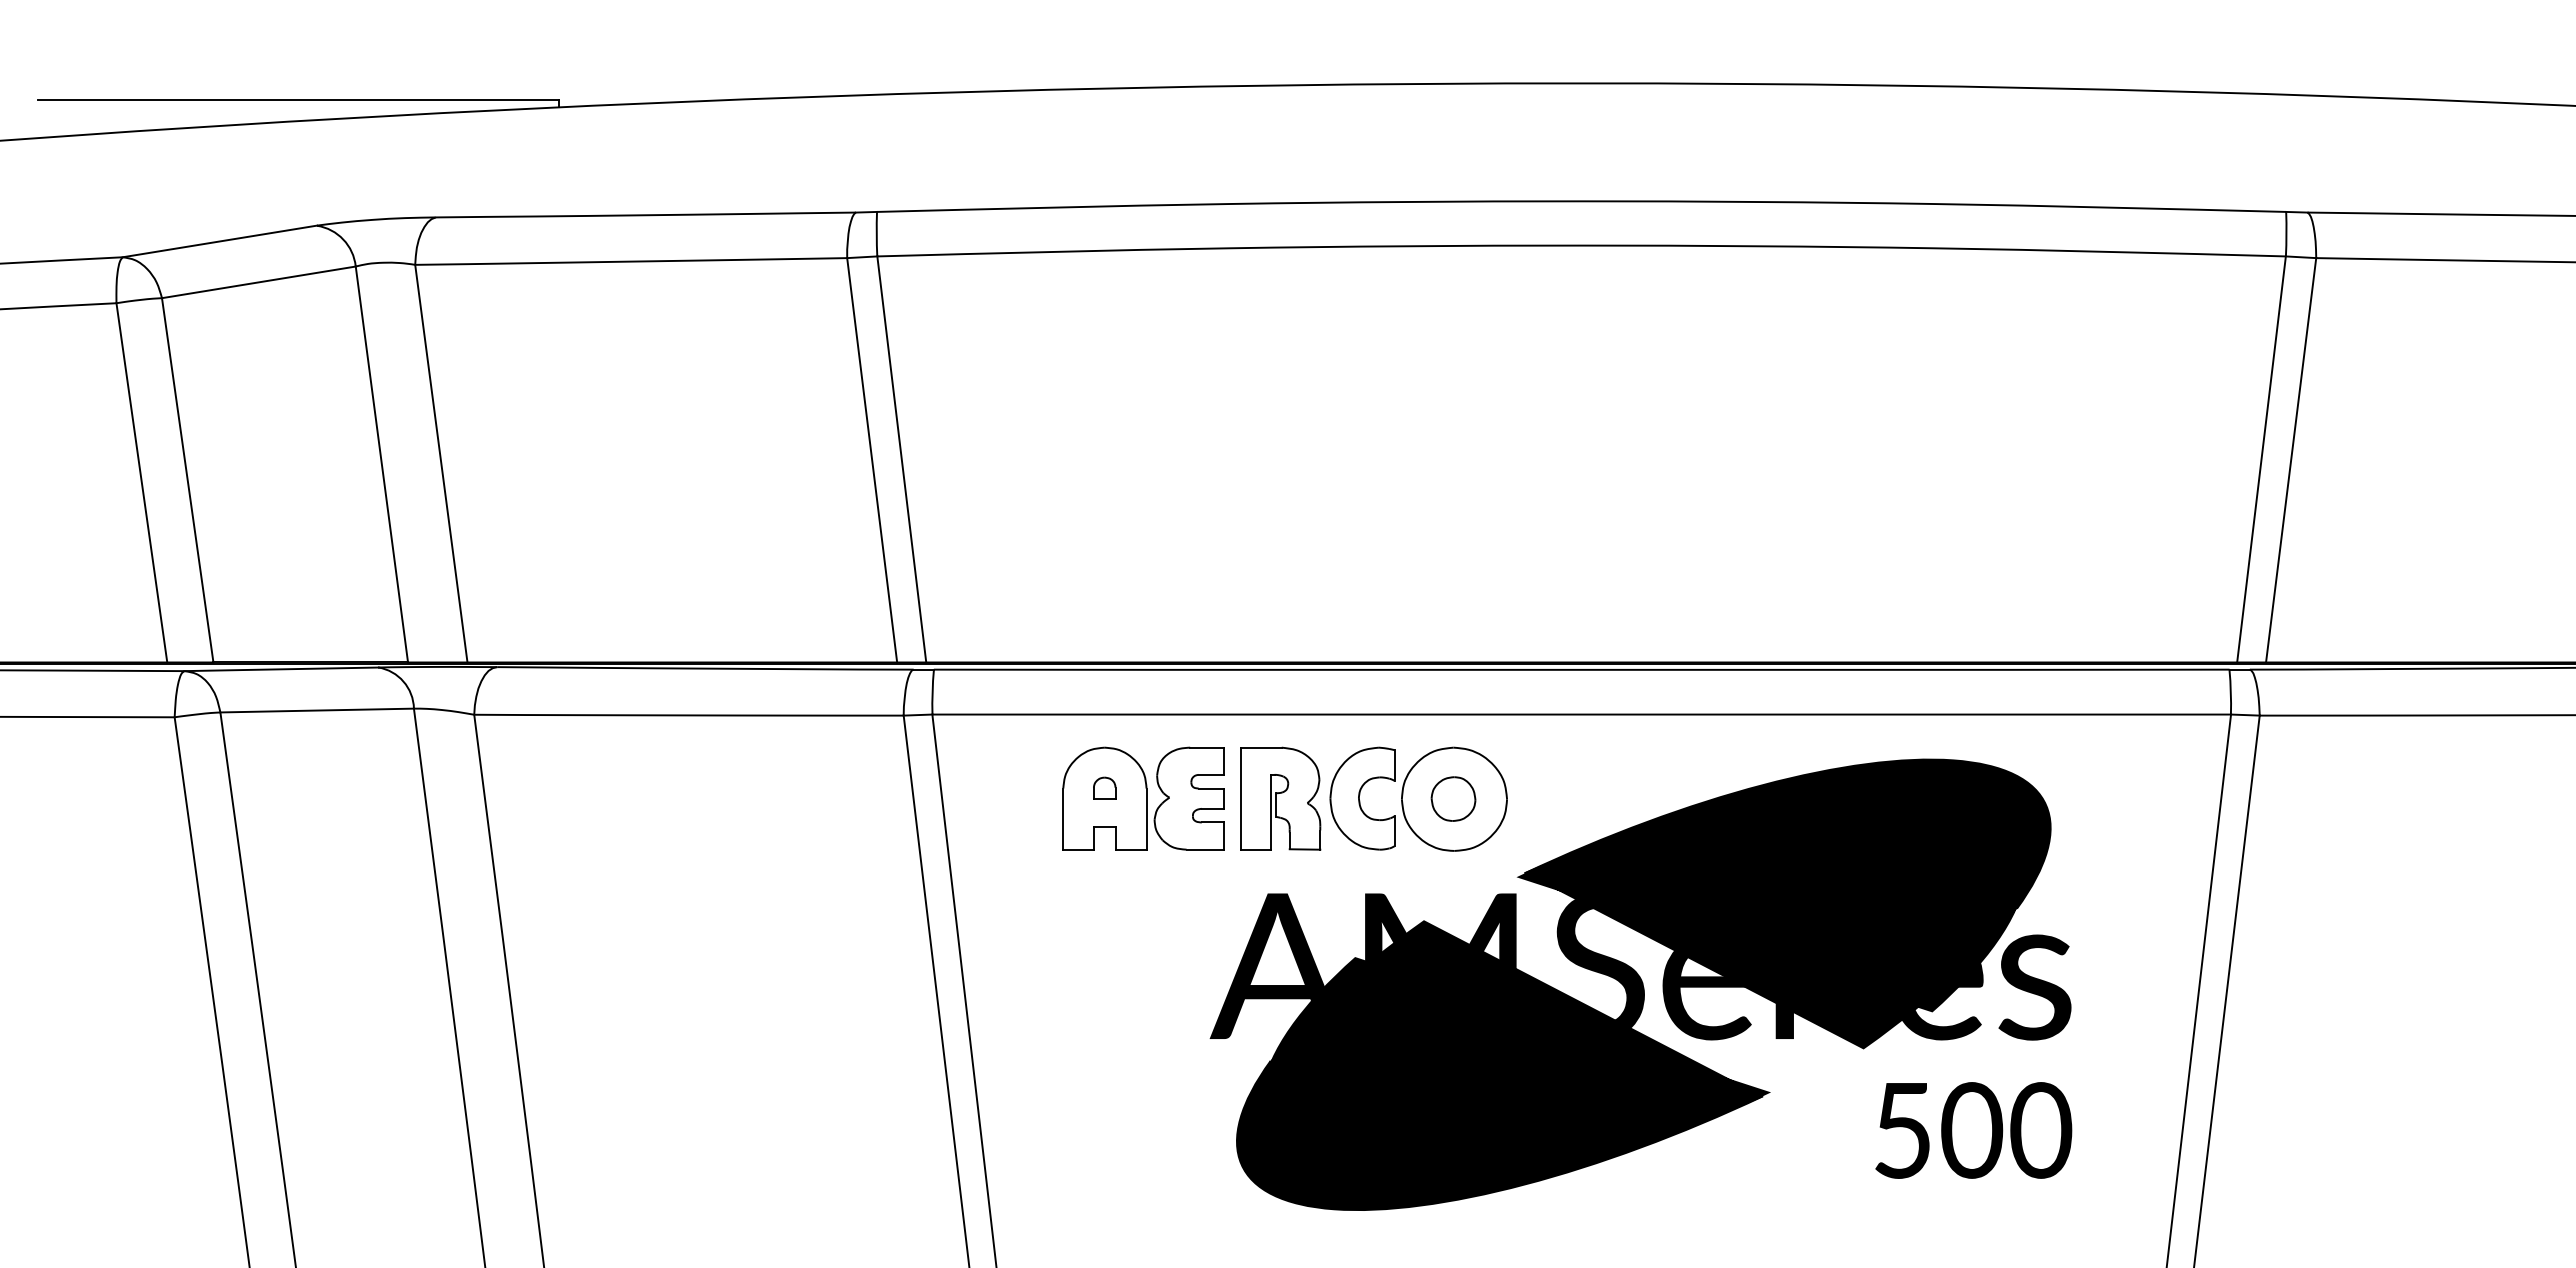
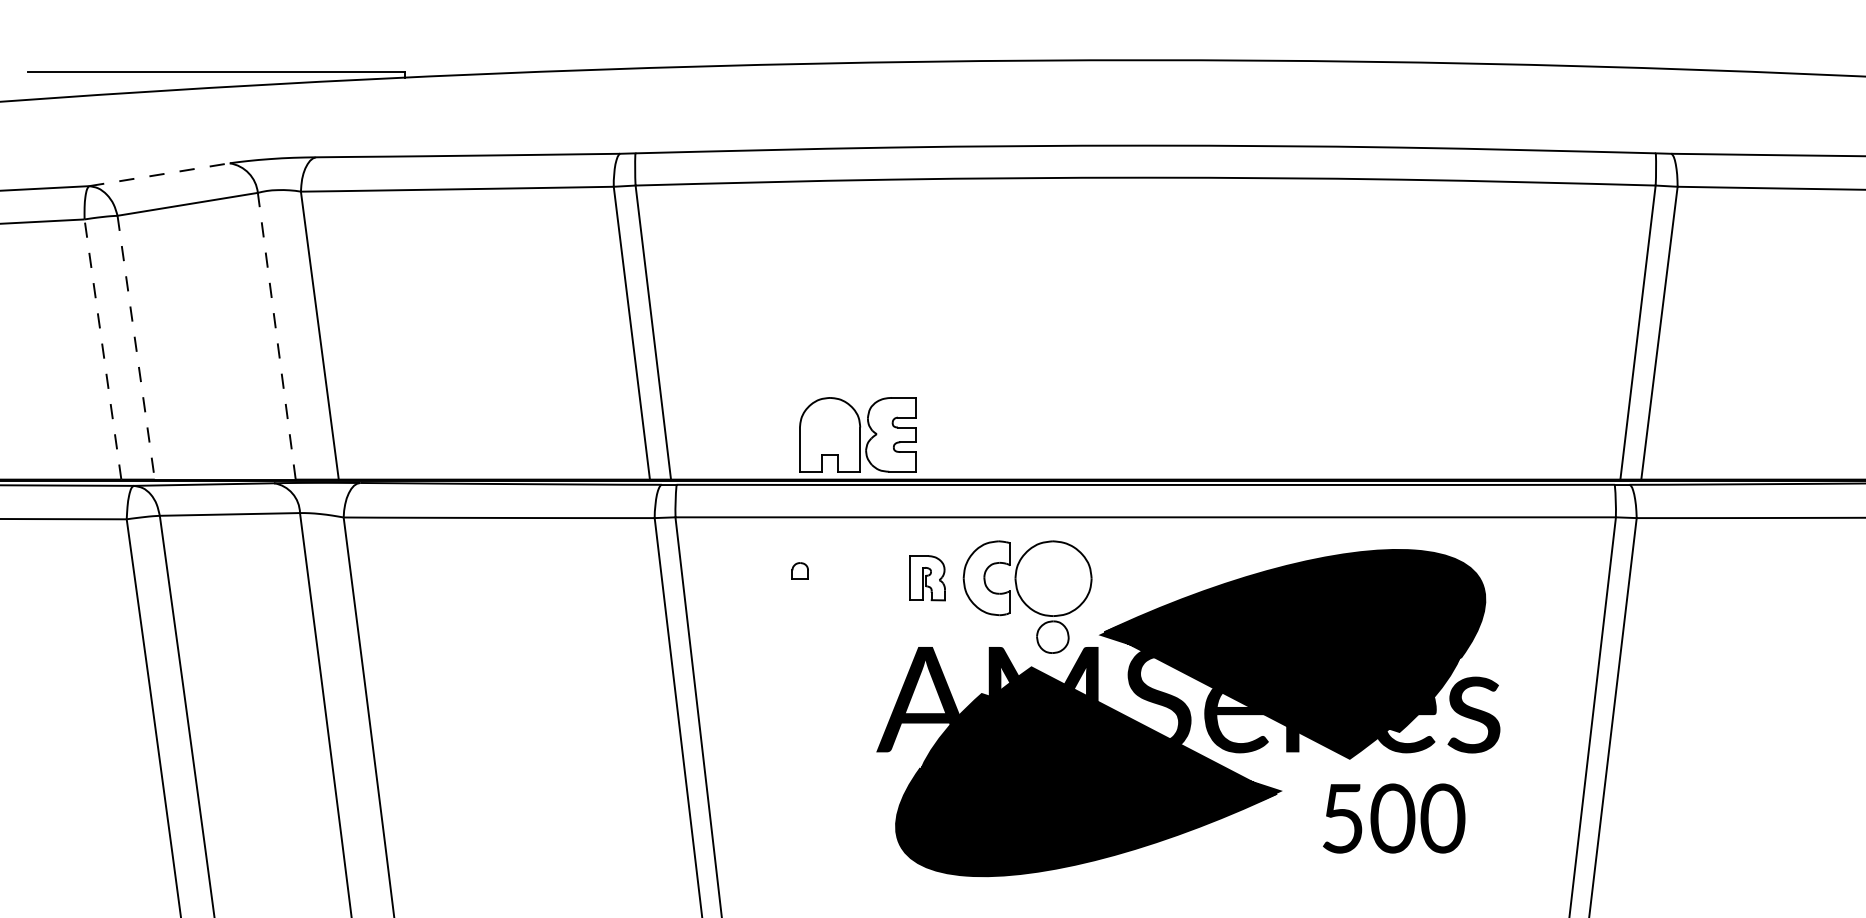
line: (220, 241) -> (159, 174), solid -> dashed
line: (381, 464) -> (276, 336), solid -> dashed
line: (187, 480) -> (136, 347), solid -> dashed
line: (141, 482) -> (102, 349), solid -> dashed
part: (1143, 798) -> (858, 434), moved
part: (1280, 798) -> (927, 578), size x0.6
part: (1453, 798) -> (1052, 636), moved
text: (1973, 1130) -> (1393, 818), moved

